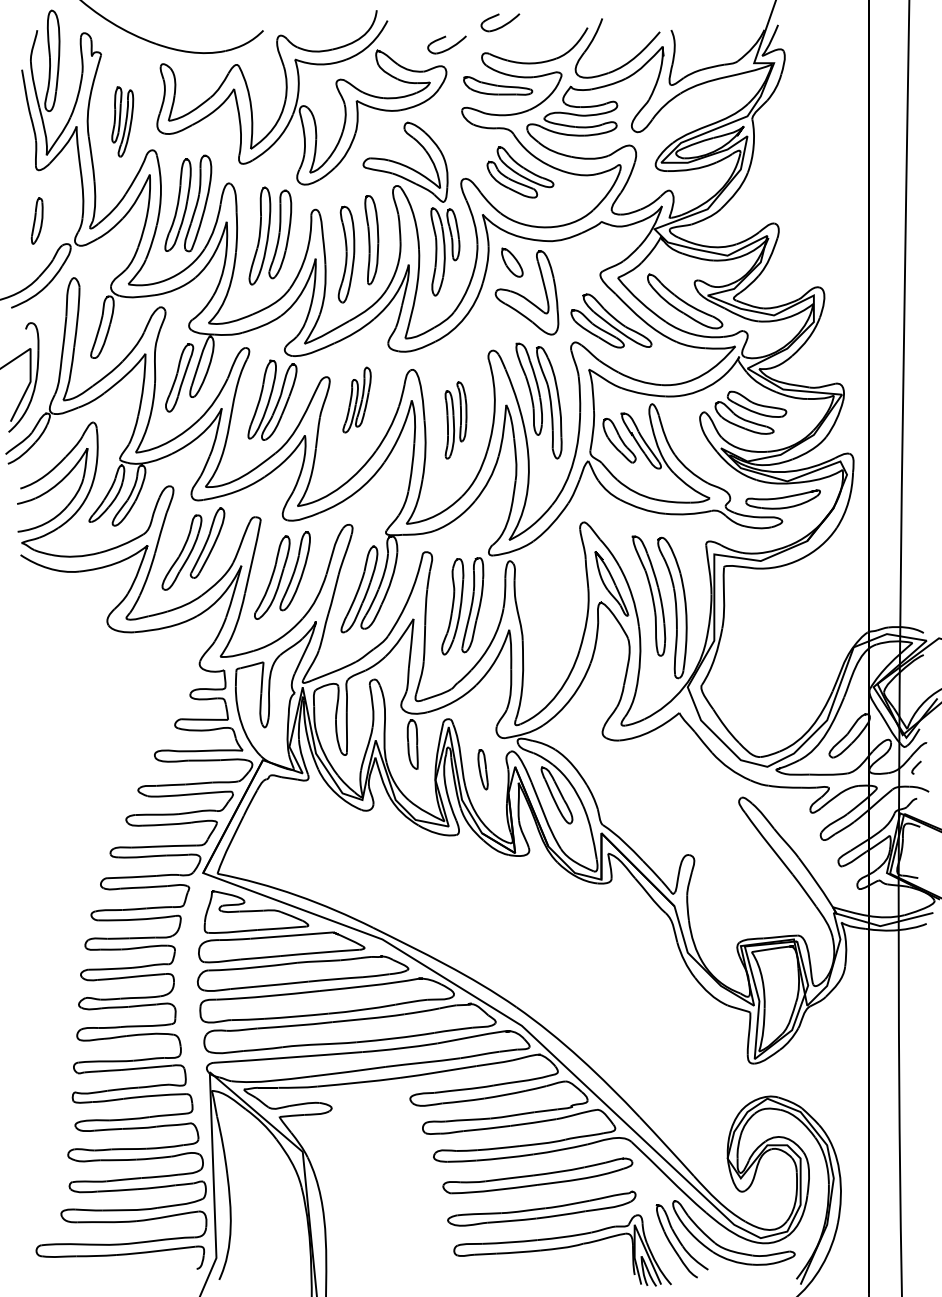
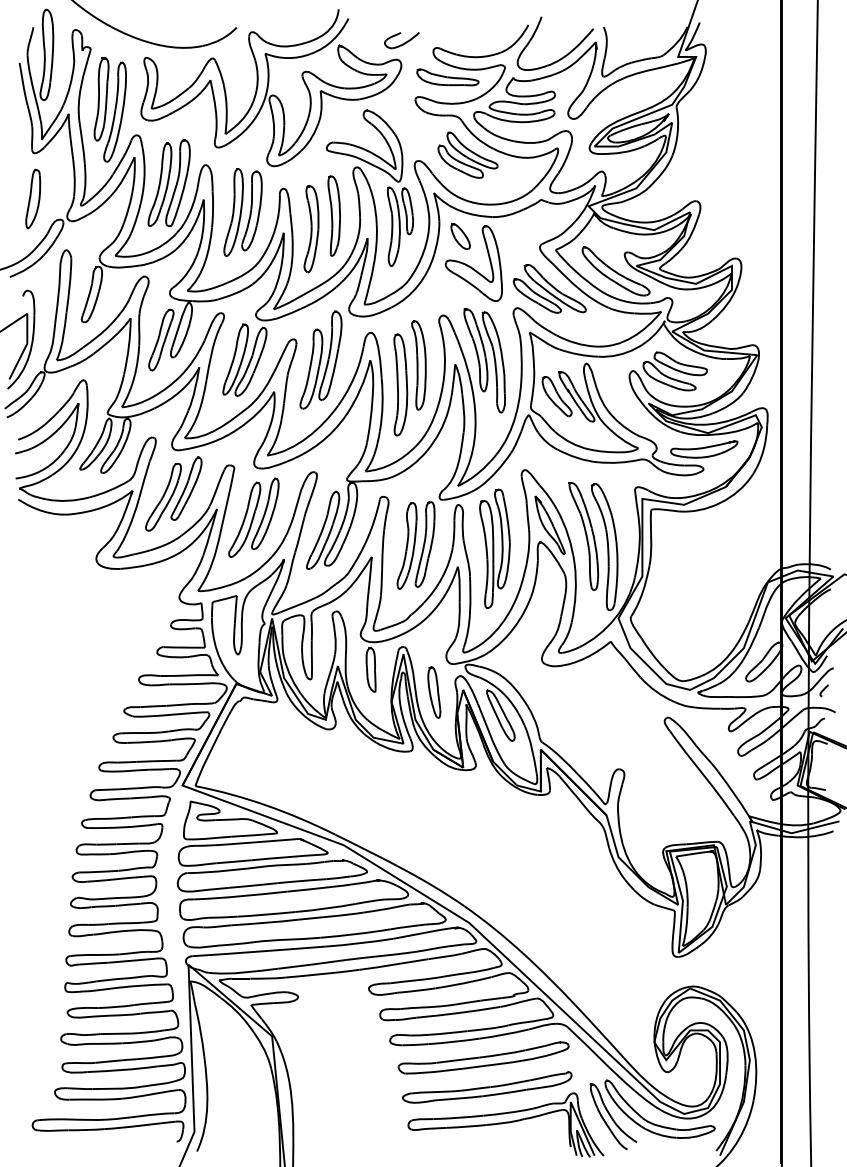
part: (499, 22) -> (449, 20), removed
part: (121, 121) -> (109, 109), size x1.67
part: (37, 220) -> (33, 198), size x1.43
part: (356, 399) -> (320, 359), size x1.67
part: (455, 420) -> (409, 378), size x1.67
part: (549, 609) -> (494, 548), added
part: (483, 769) -> (434, 692), size x1.43

